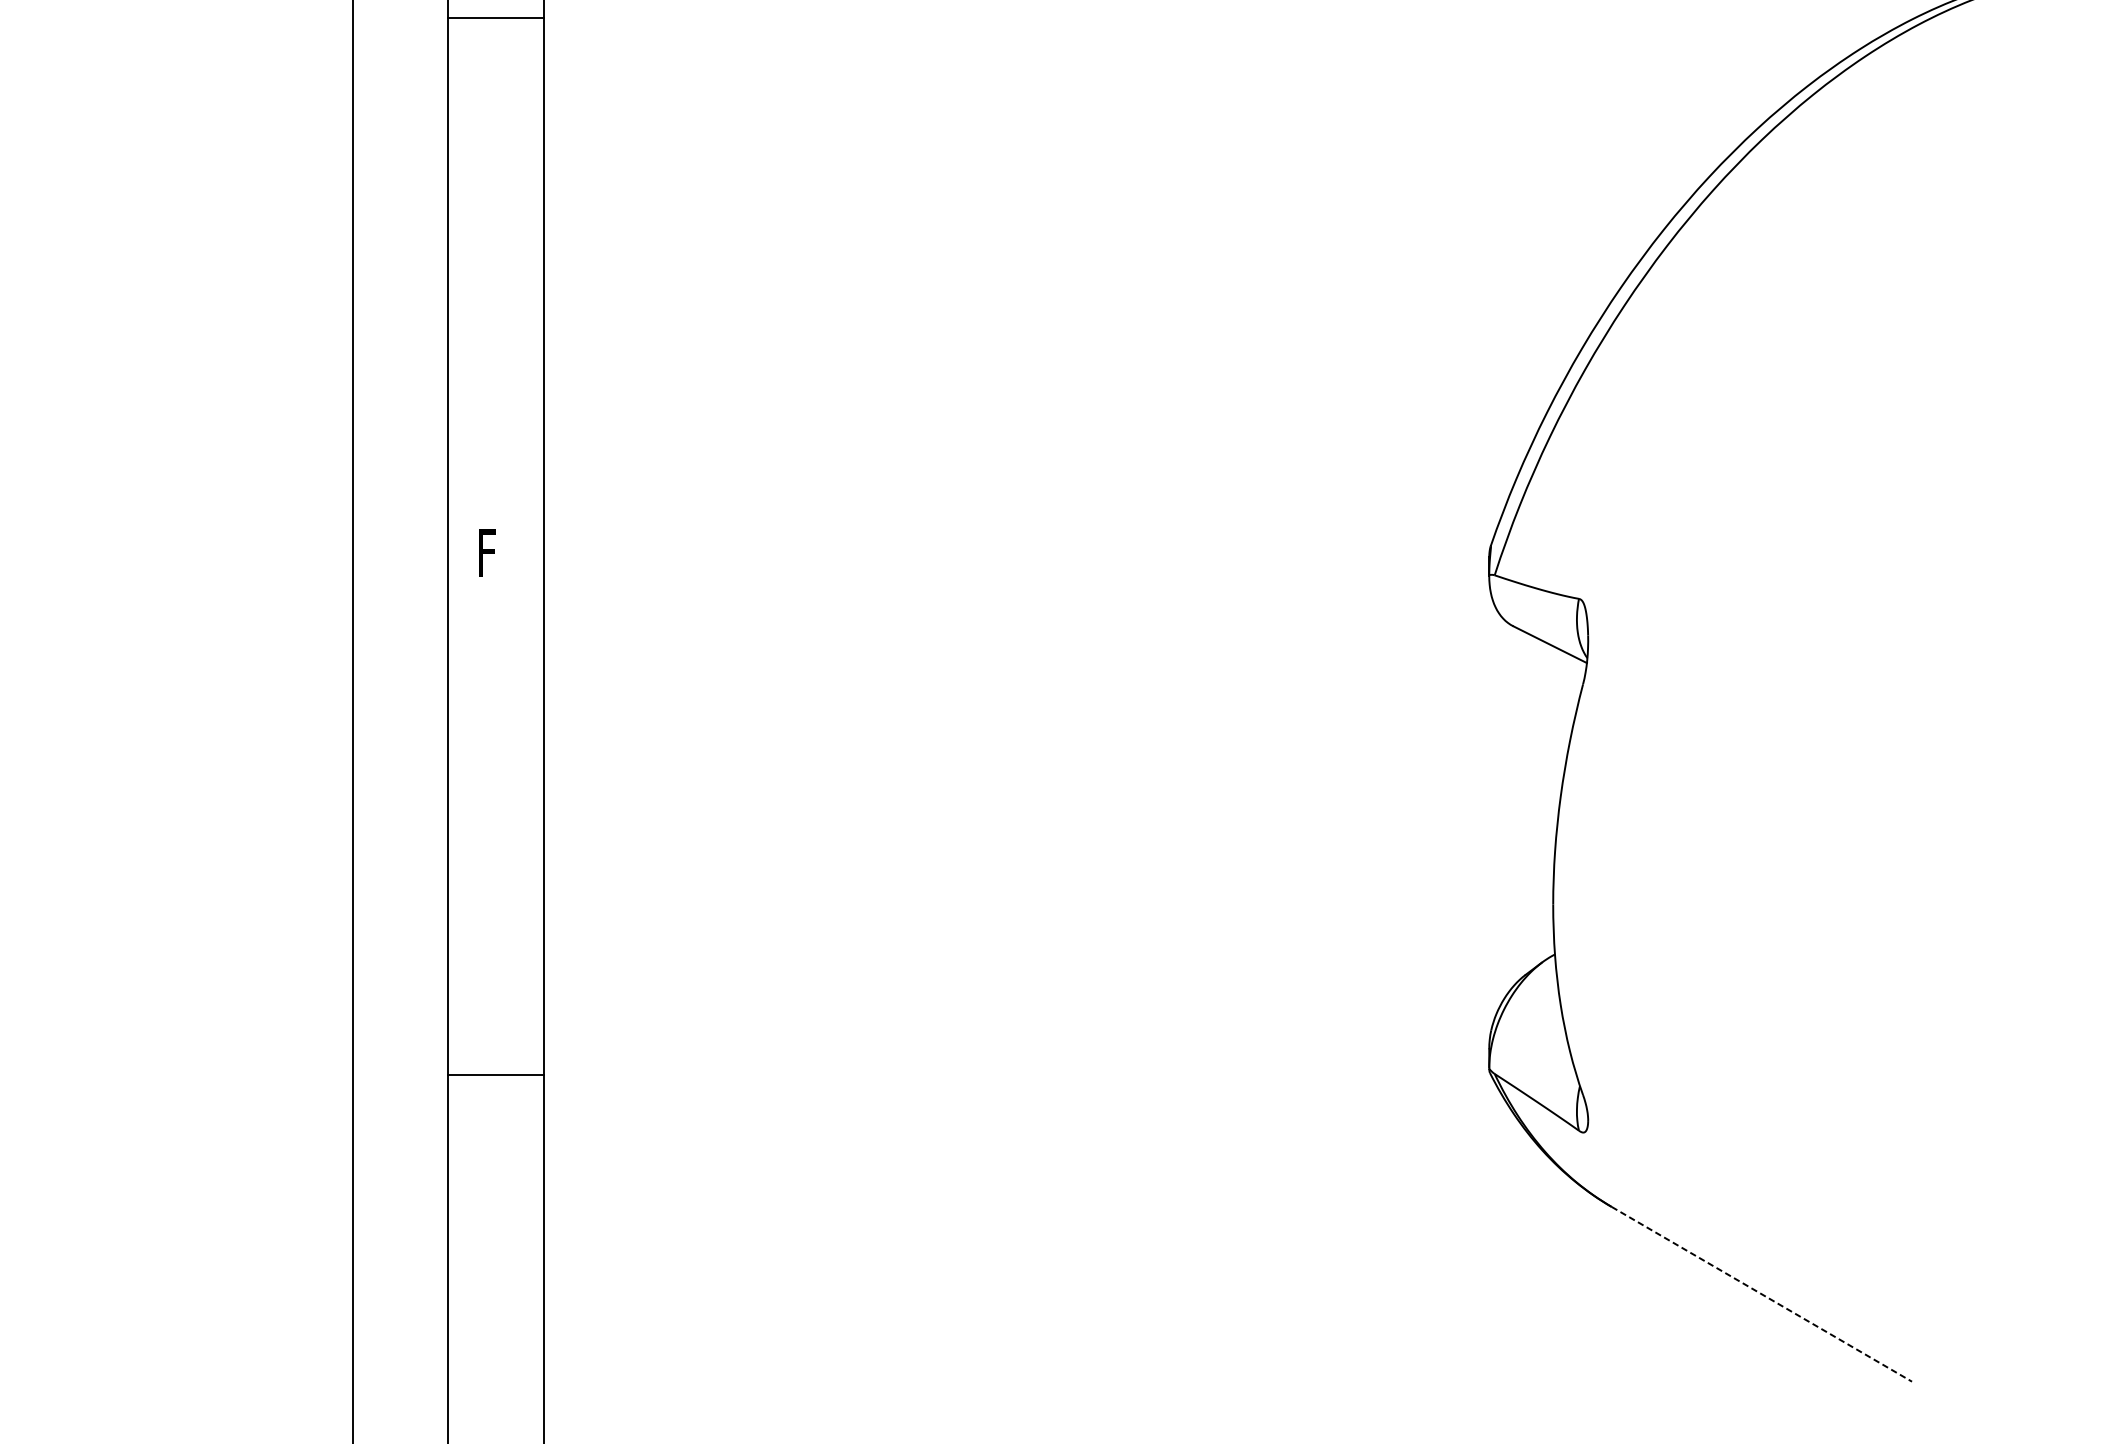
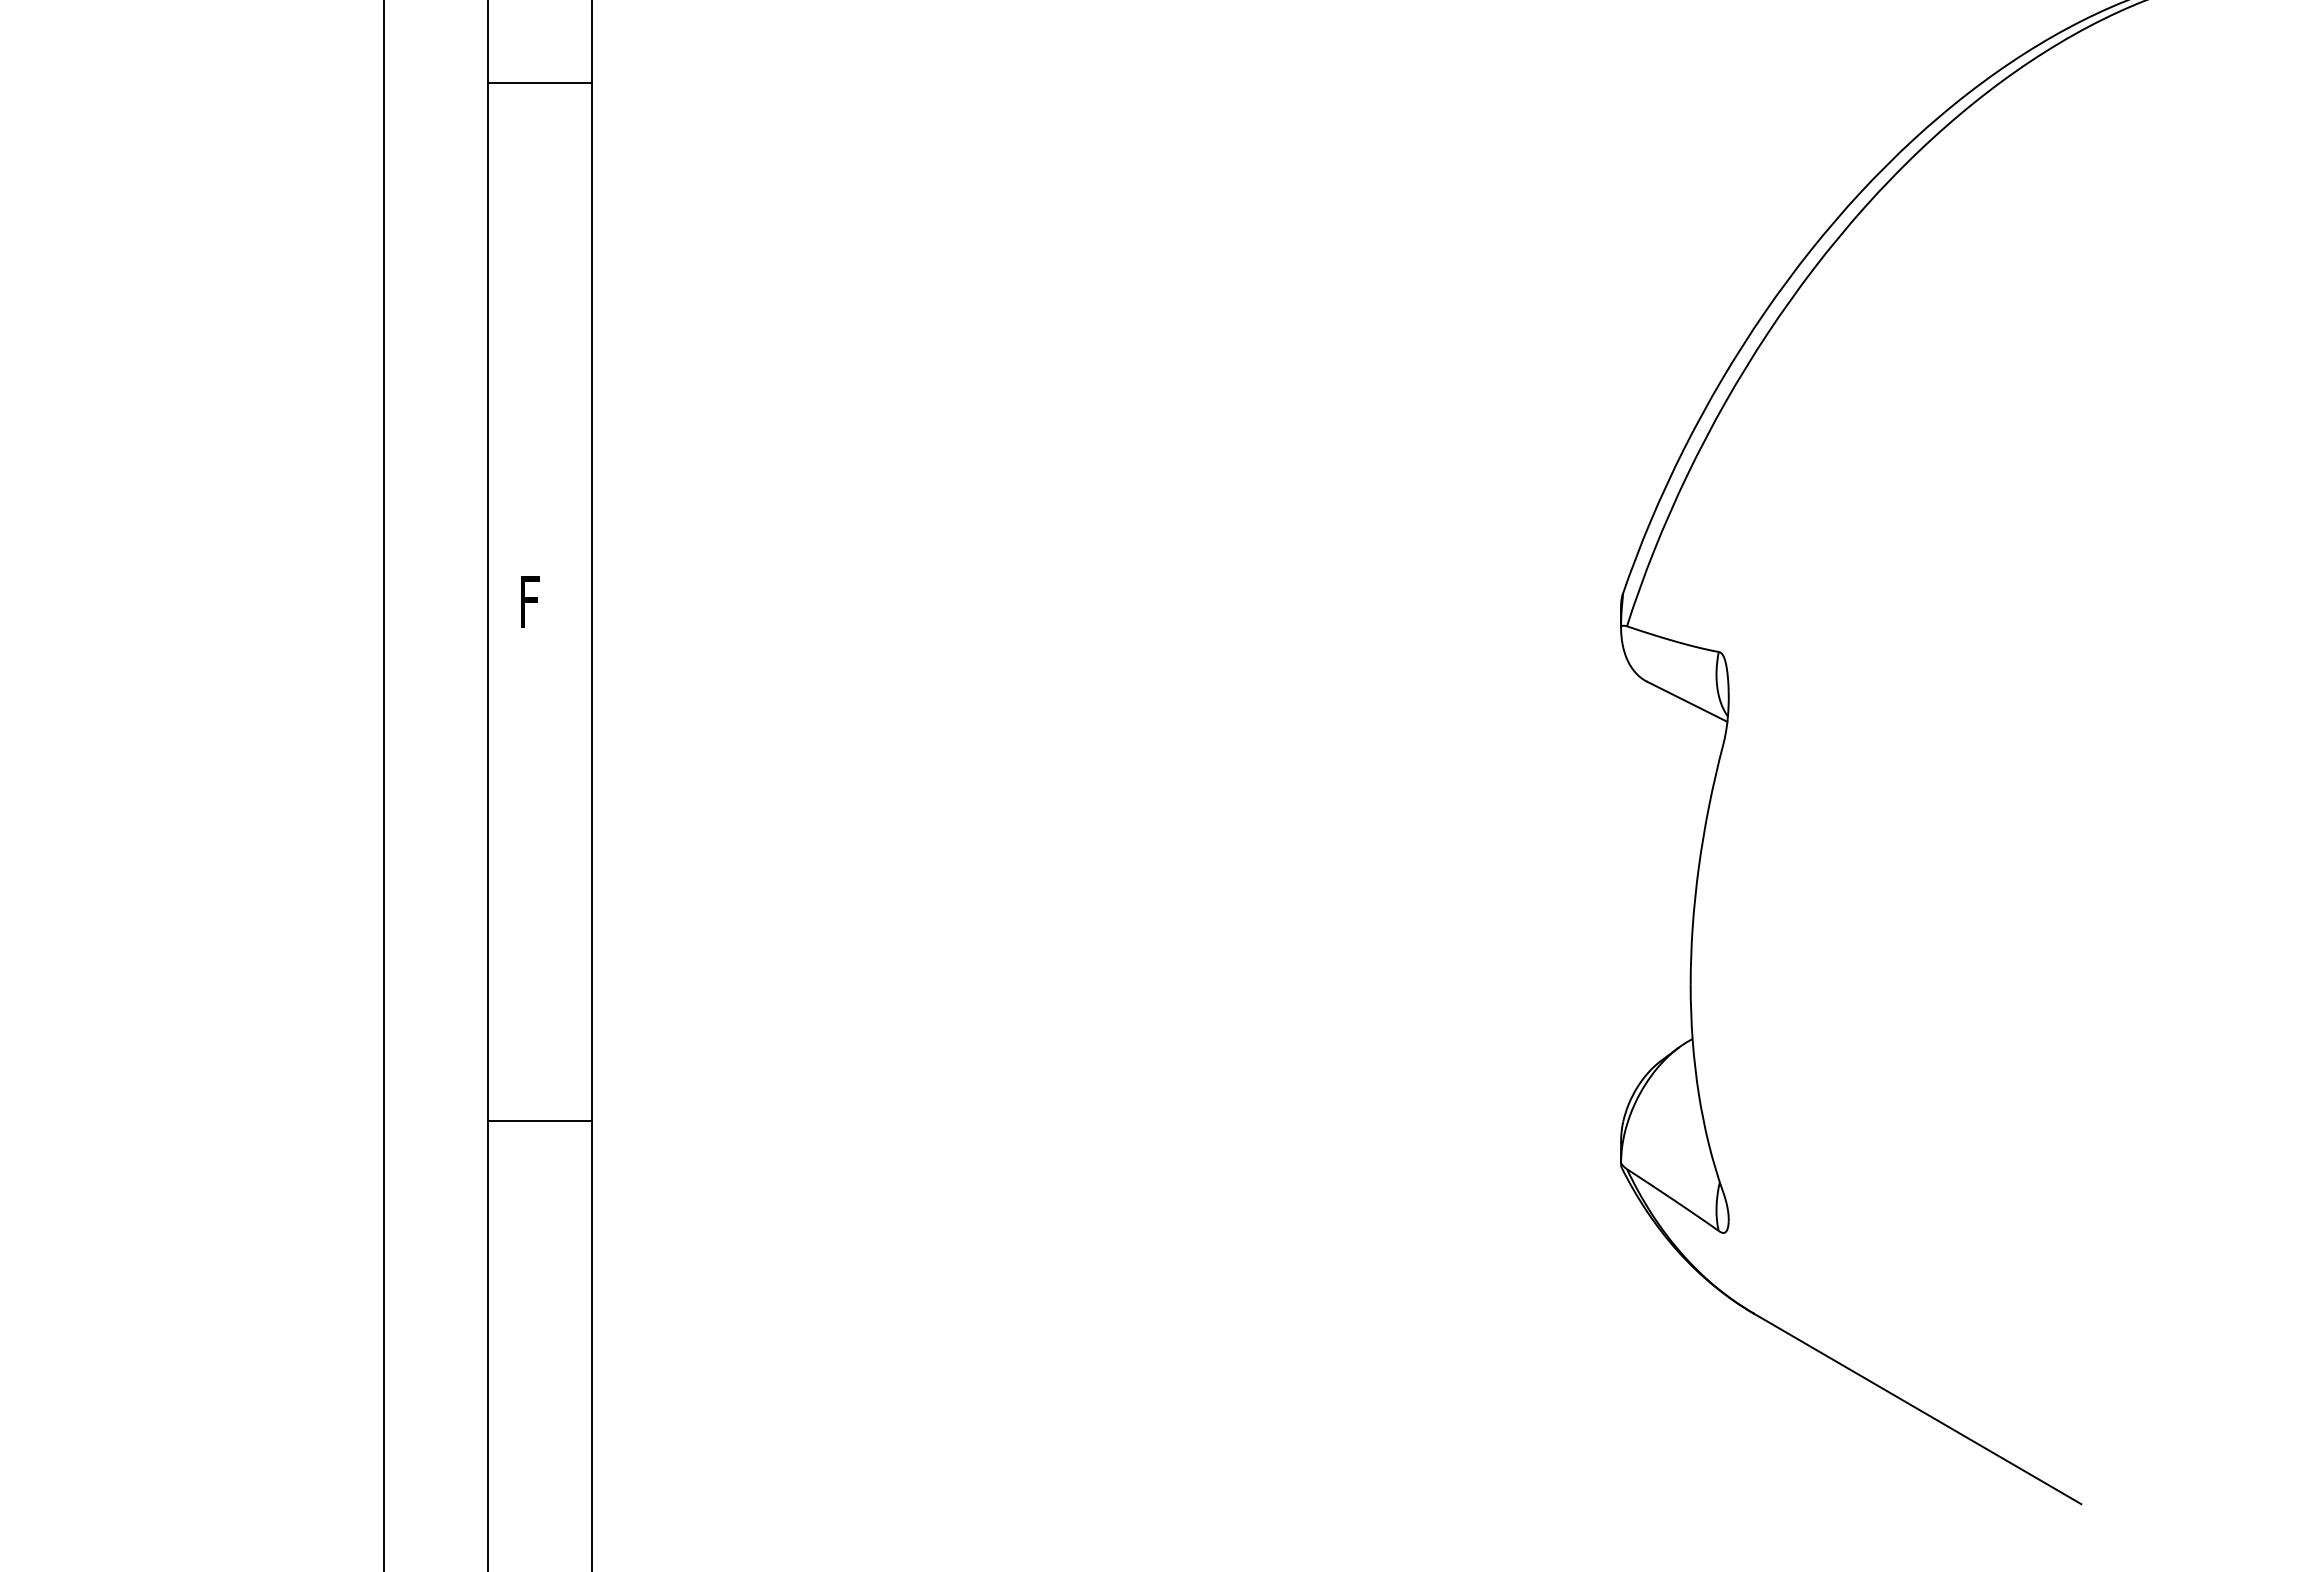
line: (495, 17) -> (539, 82), moved
line: (495, 1075) -> (539, 1121), moved
line: (1762, 1294) -> (1918, 1409), dashed -> solid

